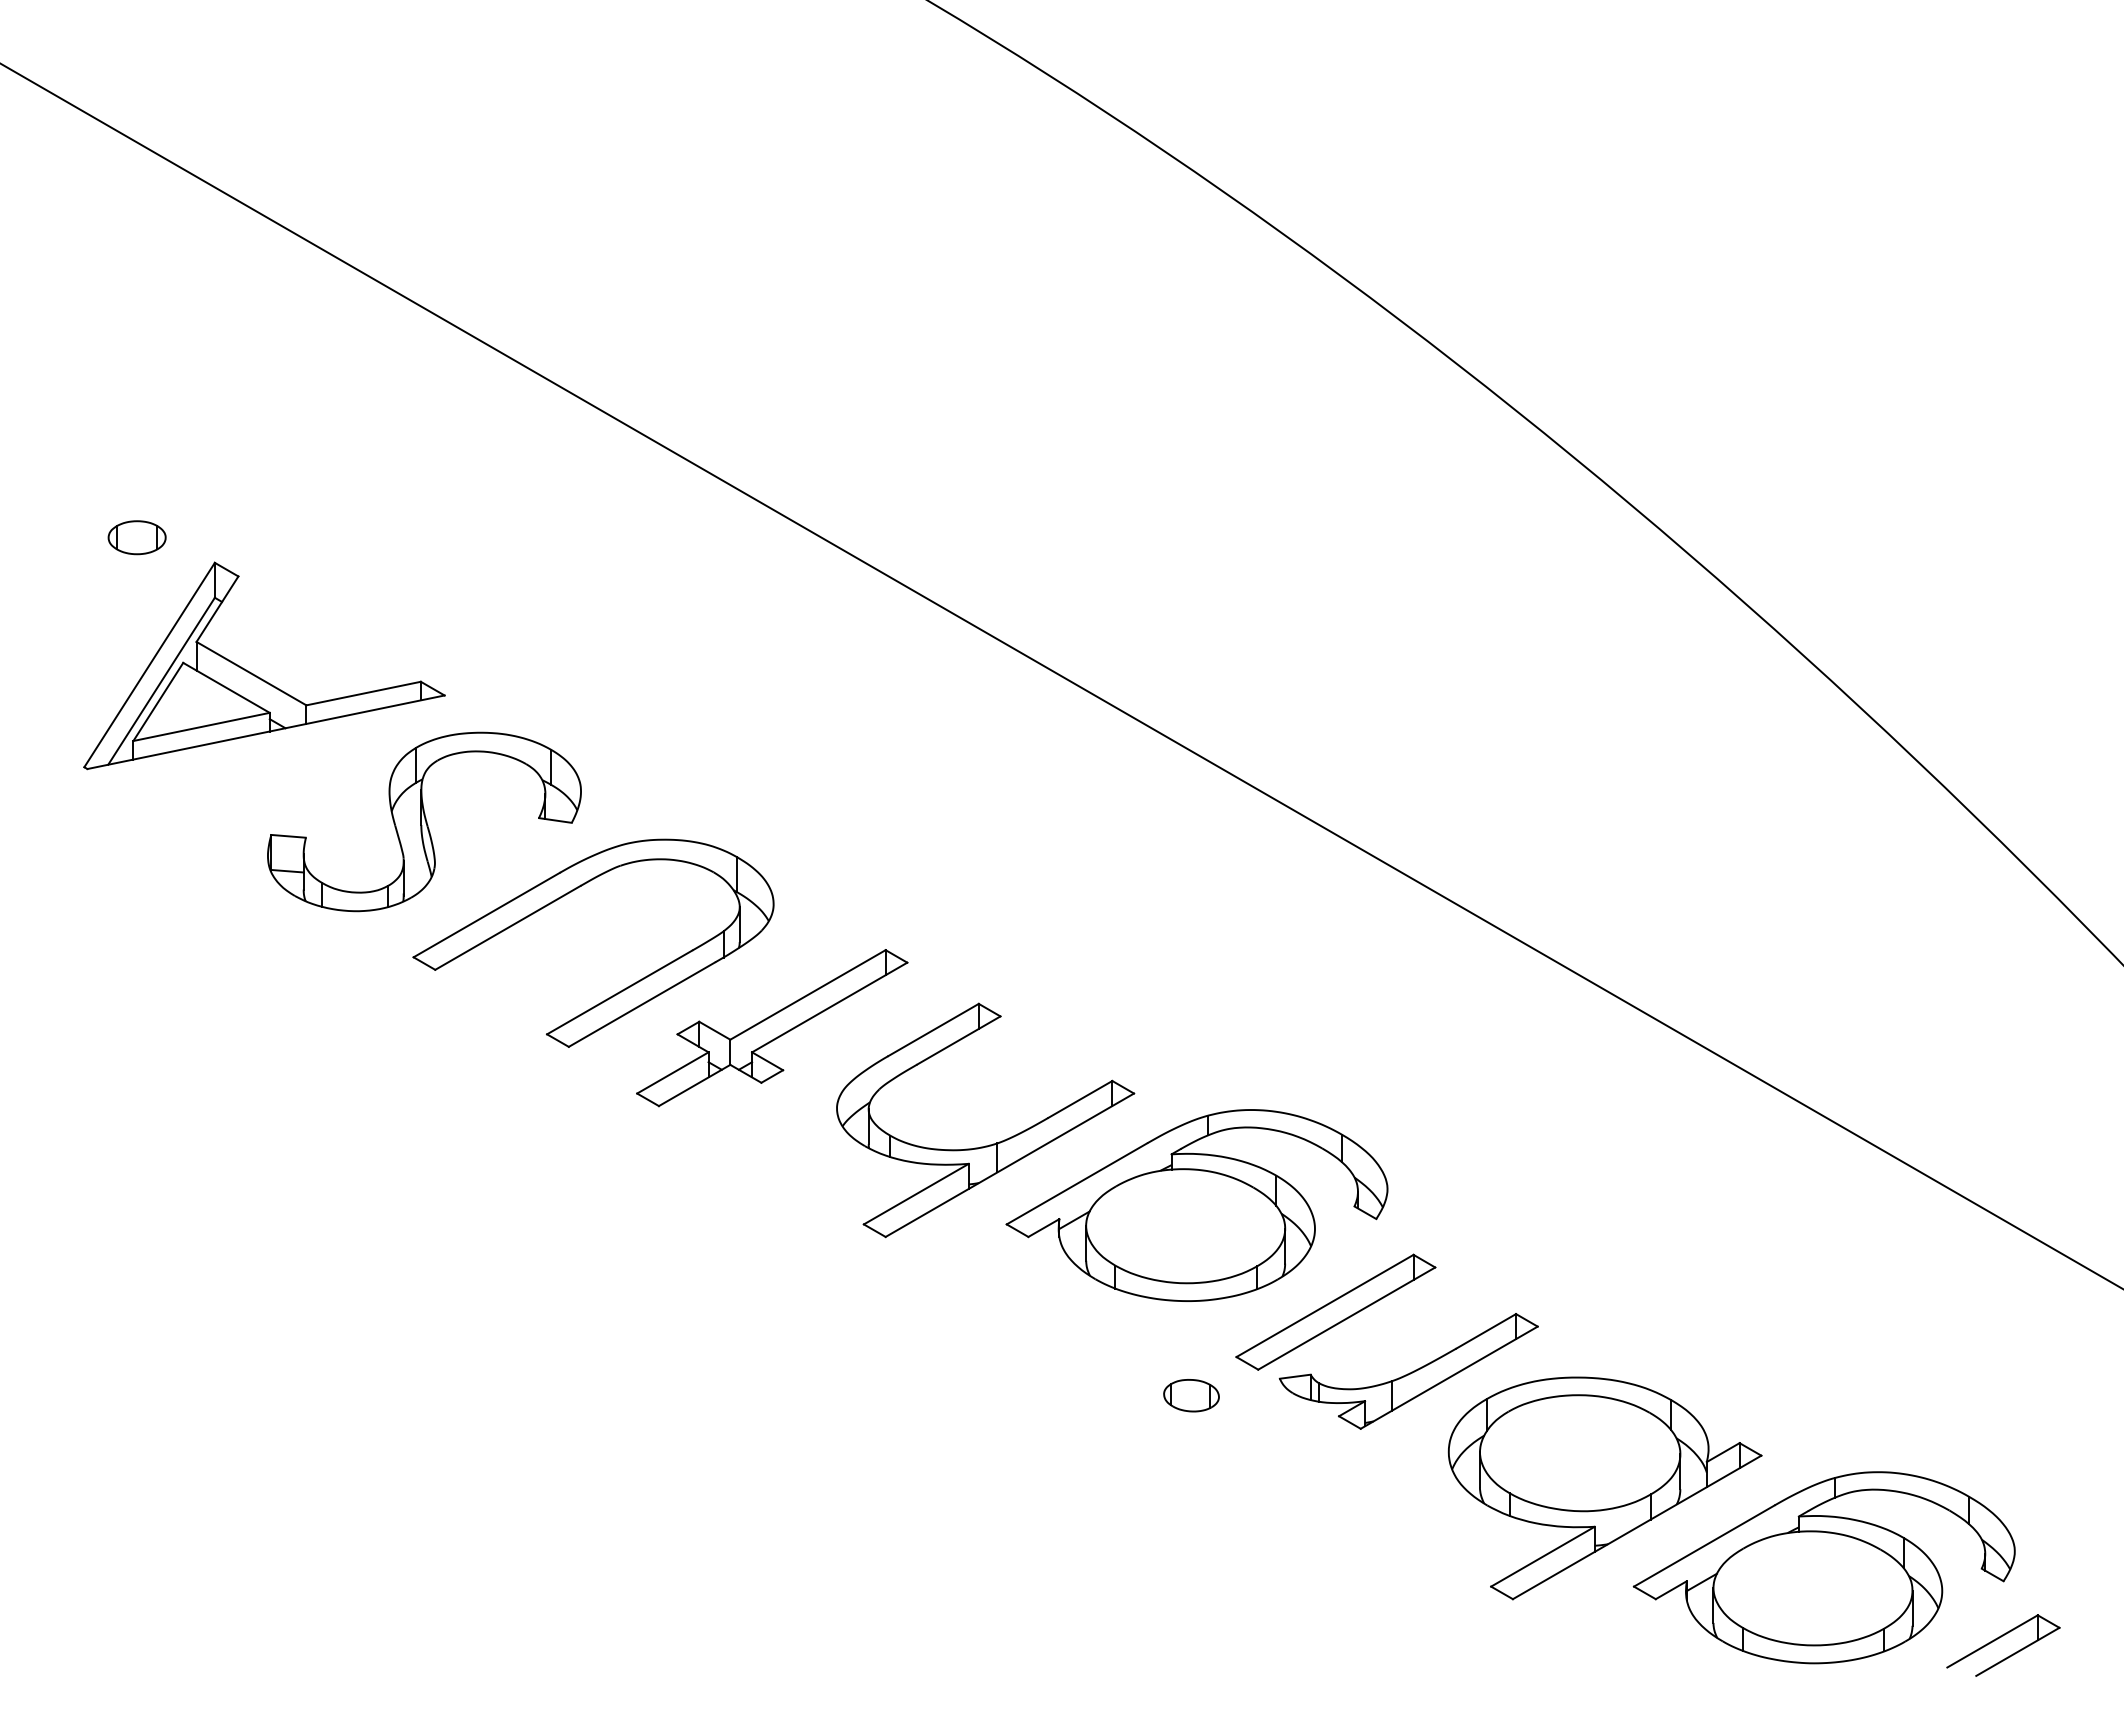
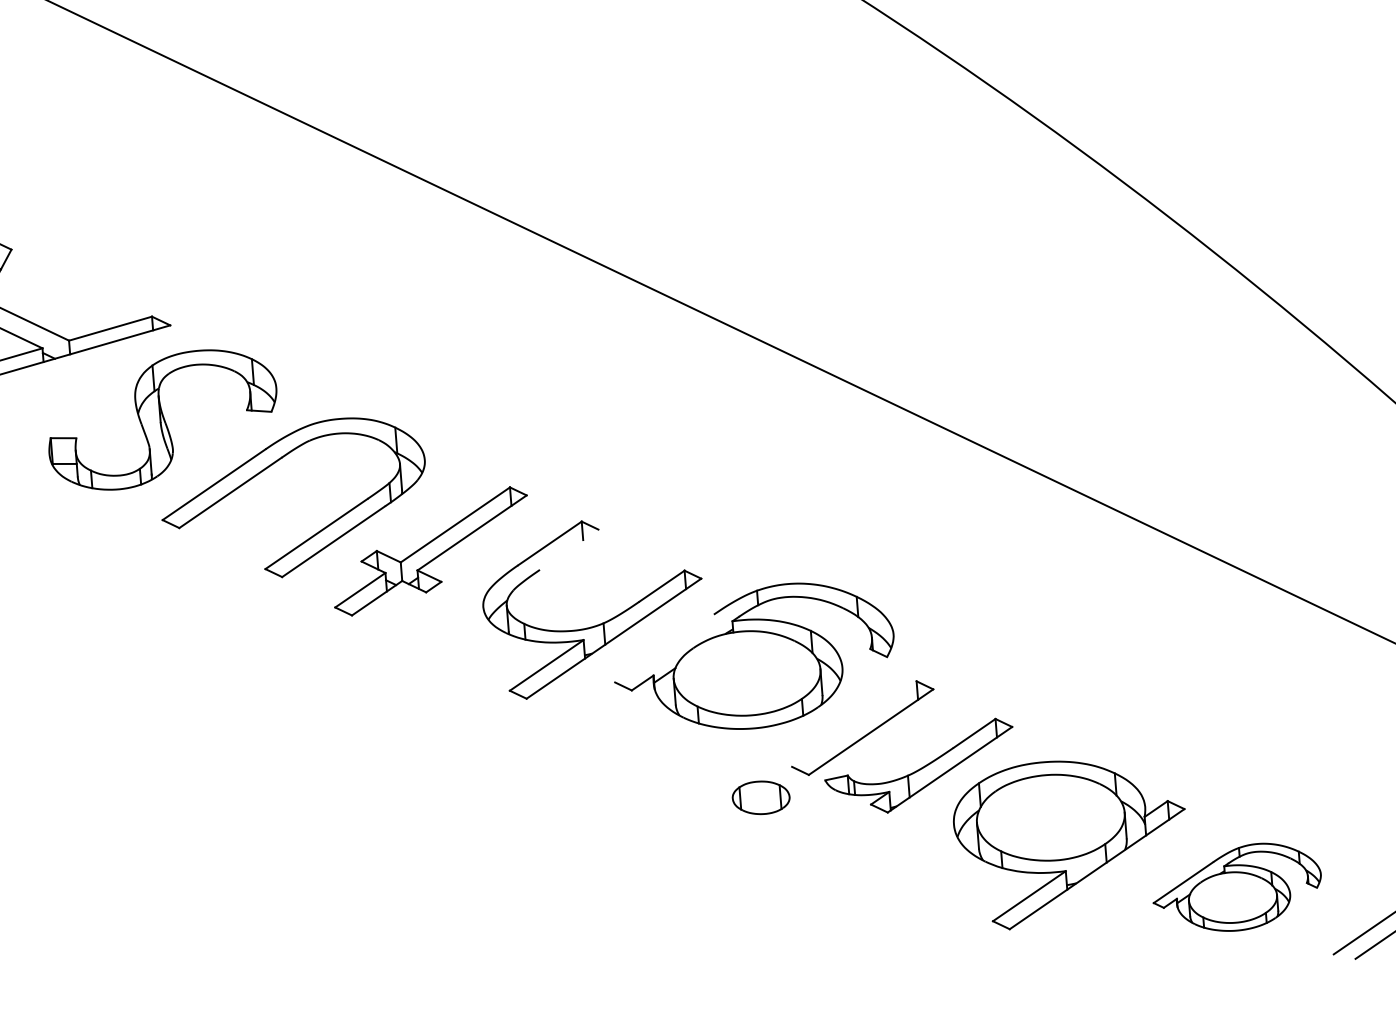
line: (958, 1040) -> (568, 549), removed
line: (1076, 1183) -> (664, 648), removed
line: (1324, 1305) -> (853, 723), removed
part: (1191, 1395) -> (761, 797), size x1.4
part: (1823, 1567) -> (1236, 887), size x0.6

